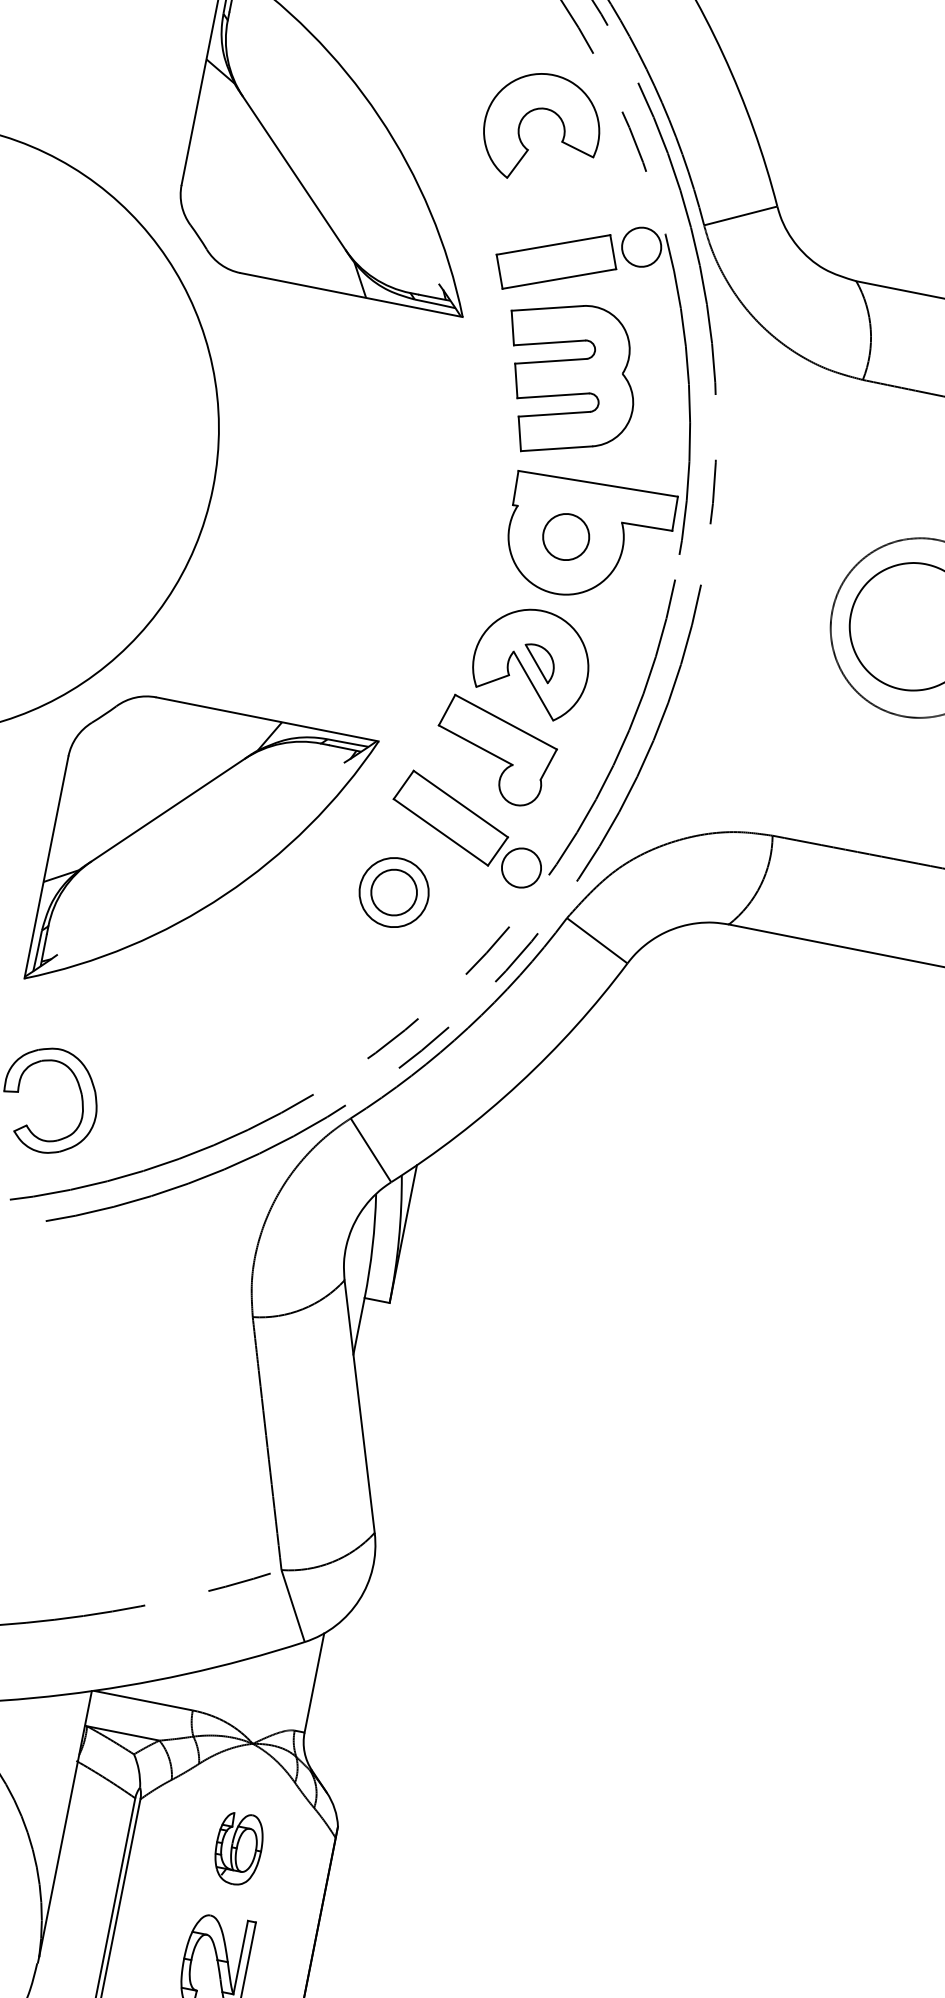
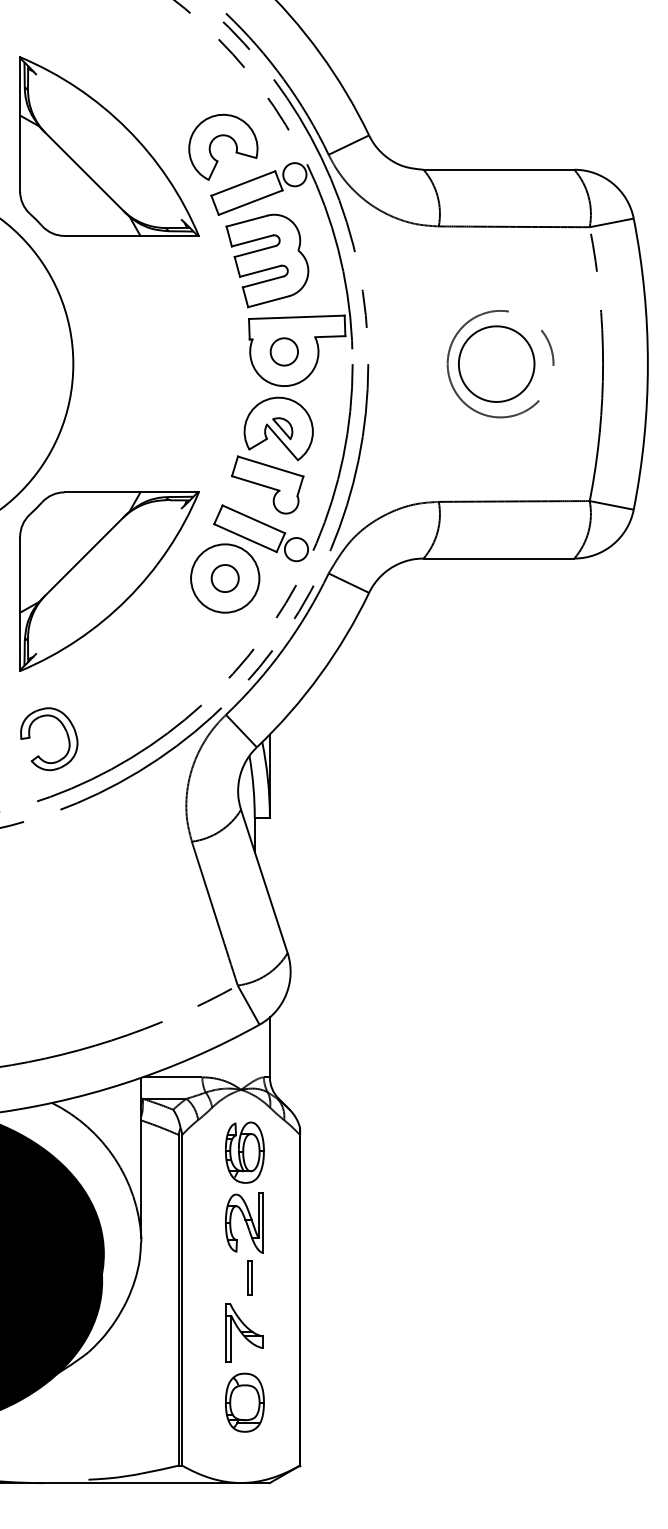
part: (545, 110) -> (223, 136), moved
circle: (394, 892) -> (225, 578), size x1.67
part: (237, 1848) -> (244, 1152), size x1.43

